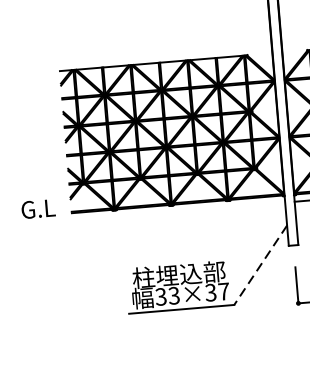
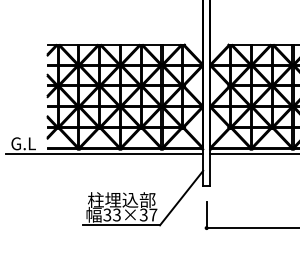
line: (150, 214) -> (104, 154), added
line: (260, 265) -> (181, 198), dashed -> solid

